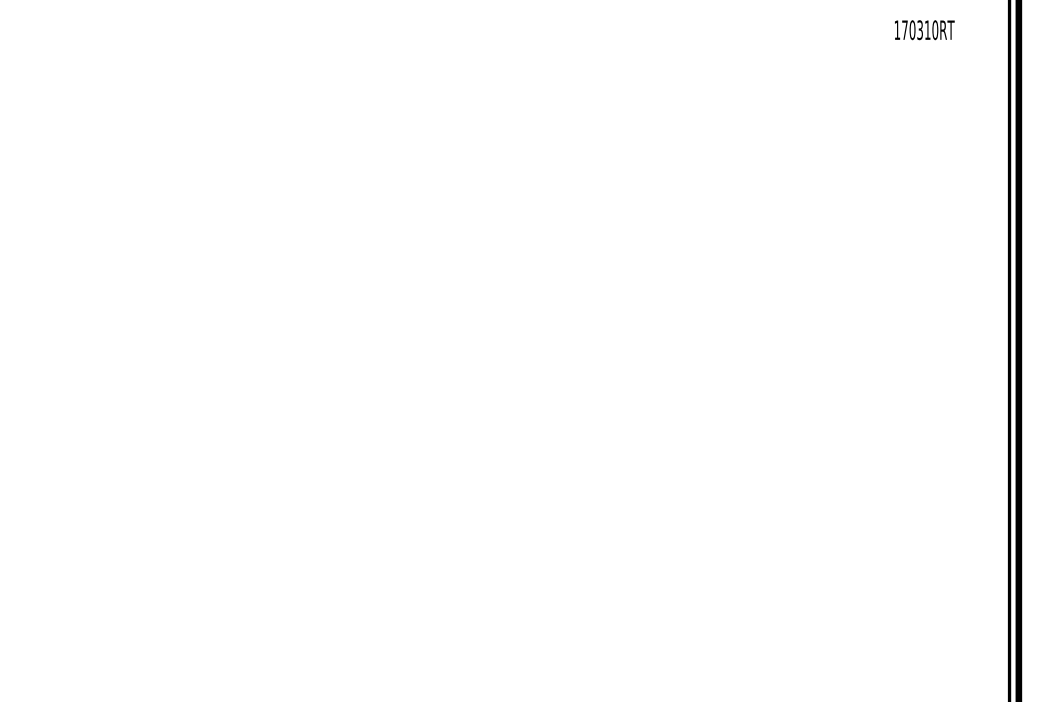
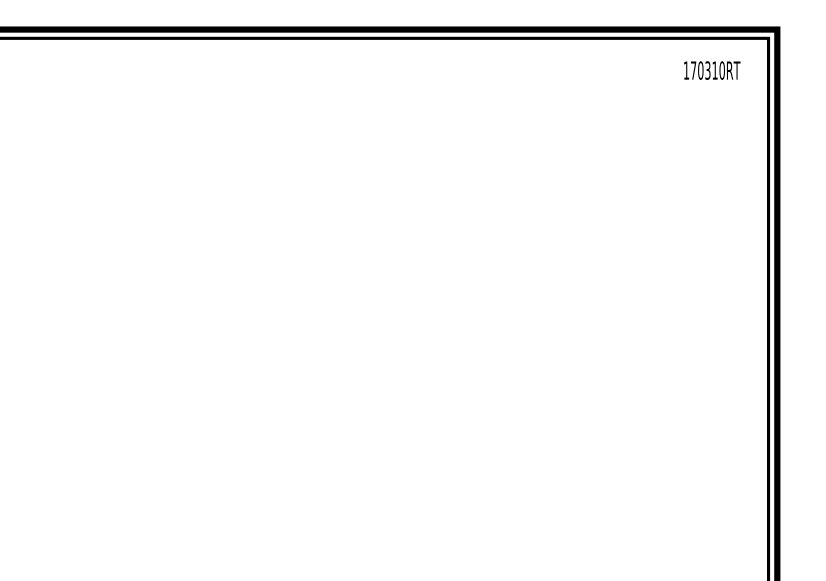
text: (924, 30) -> (712, 70), moved

